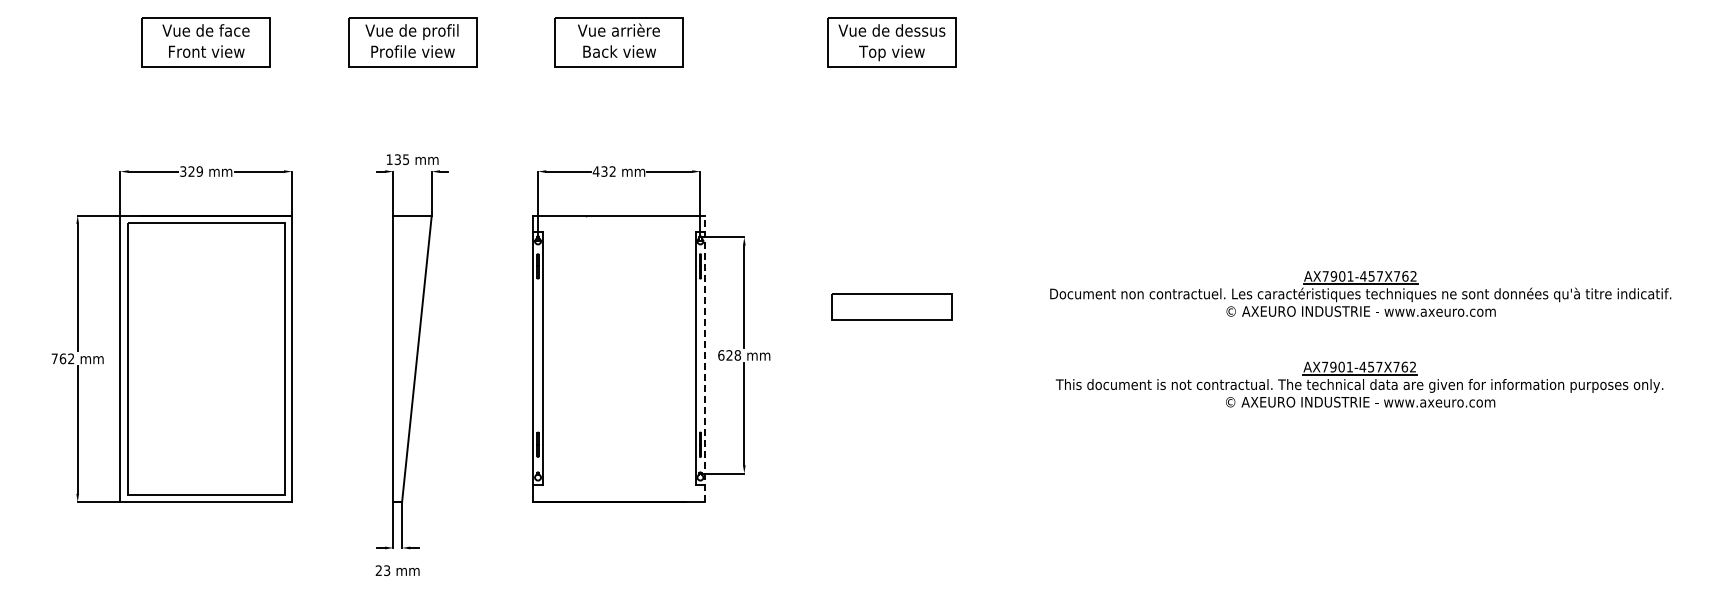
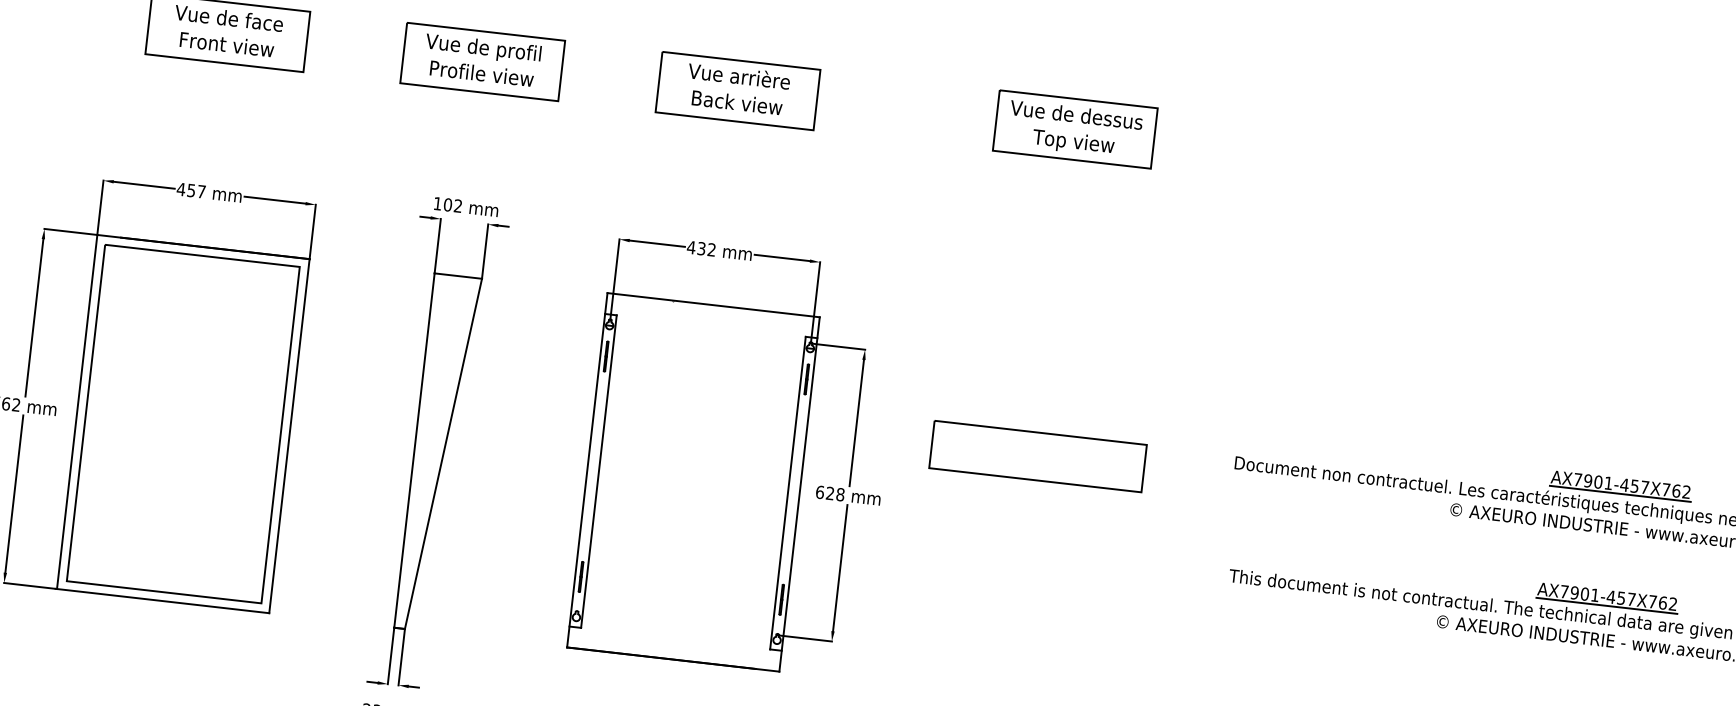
text: (401, 159) -> (452, 205), 135 -> 102
text: (190, 171) -> (190, 190), 329 -> 457
part: (891, 306) -> (1037, 455), size x1.43
line: (705, 358) -> (800, 493), dashed -> solid

